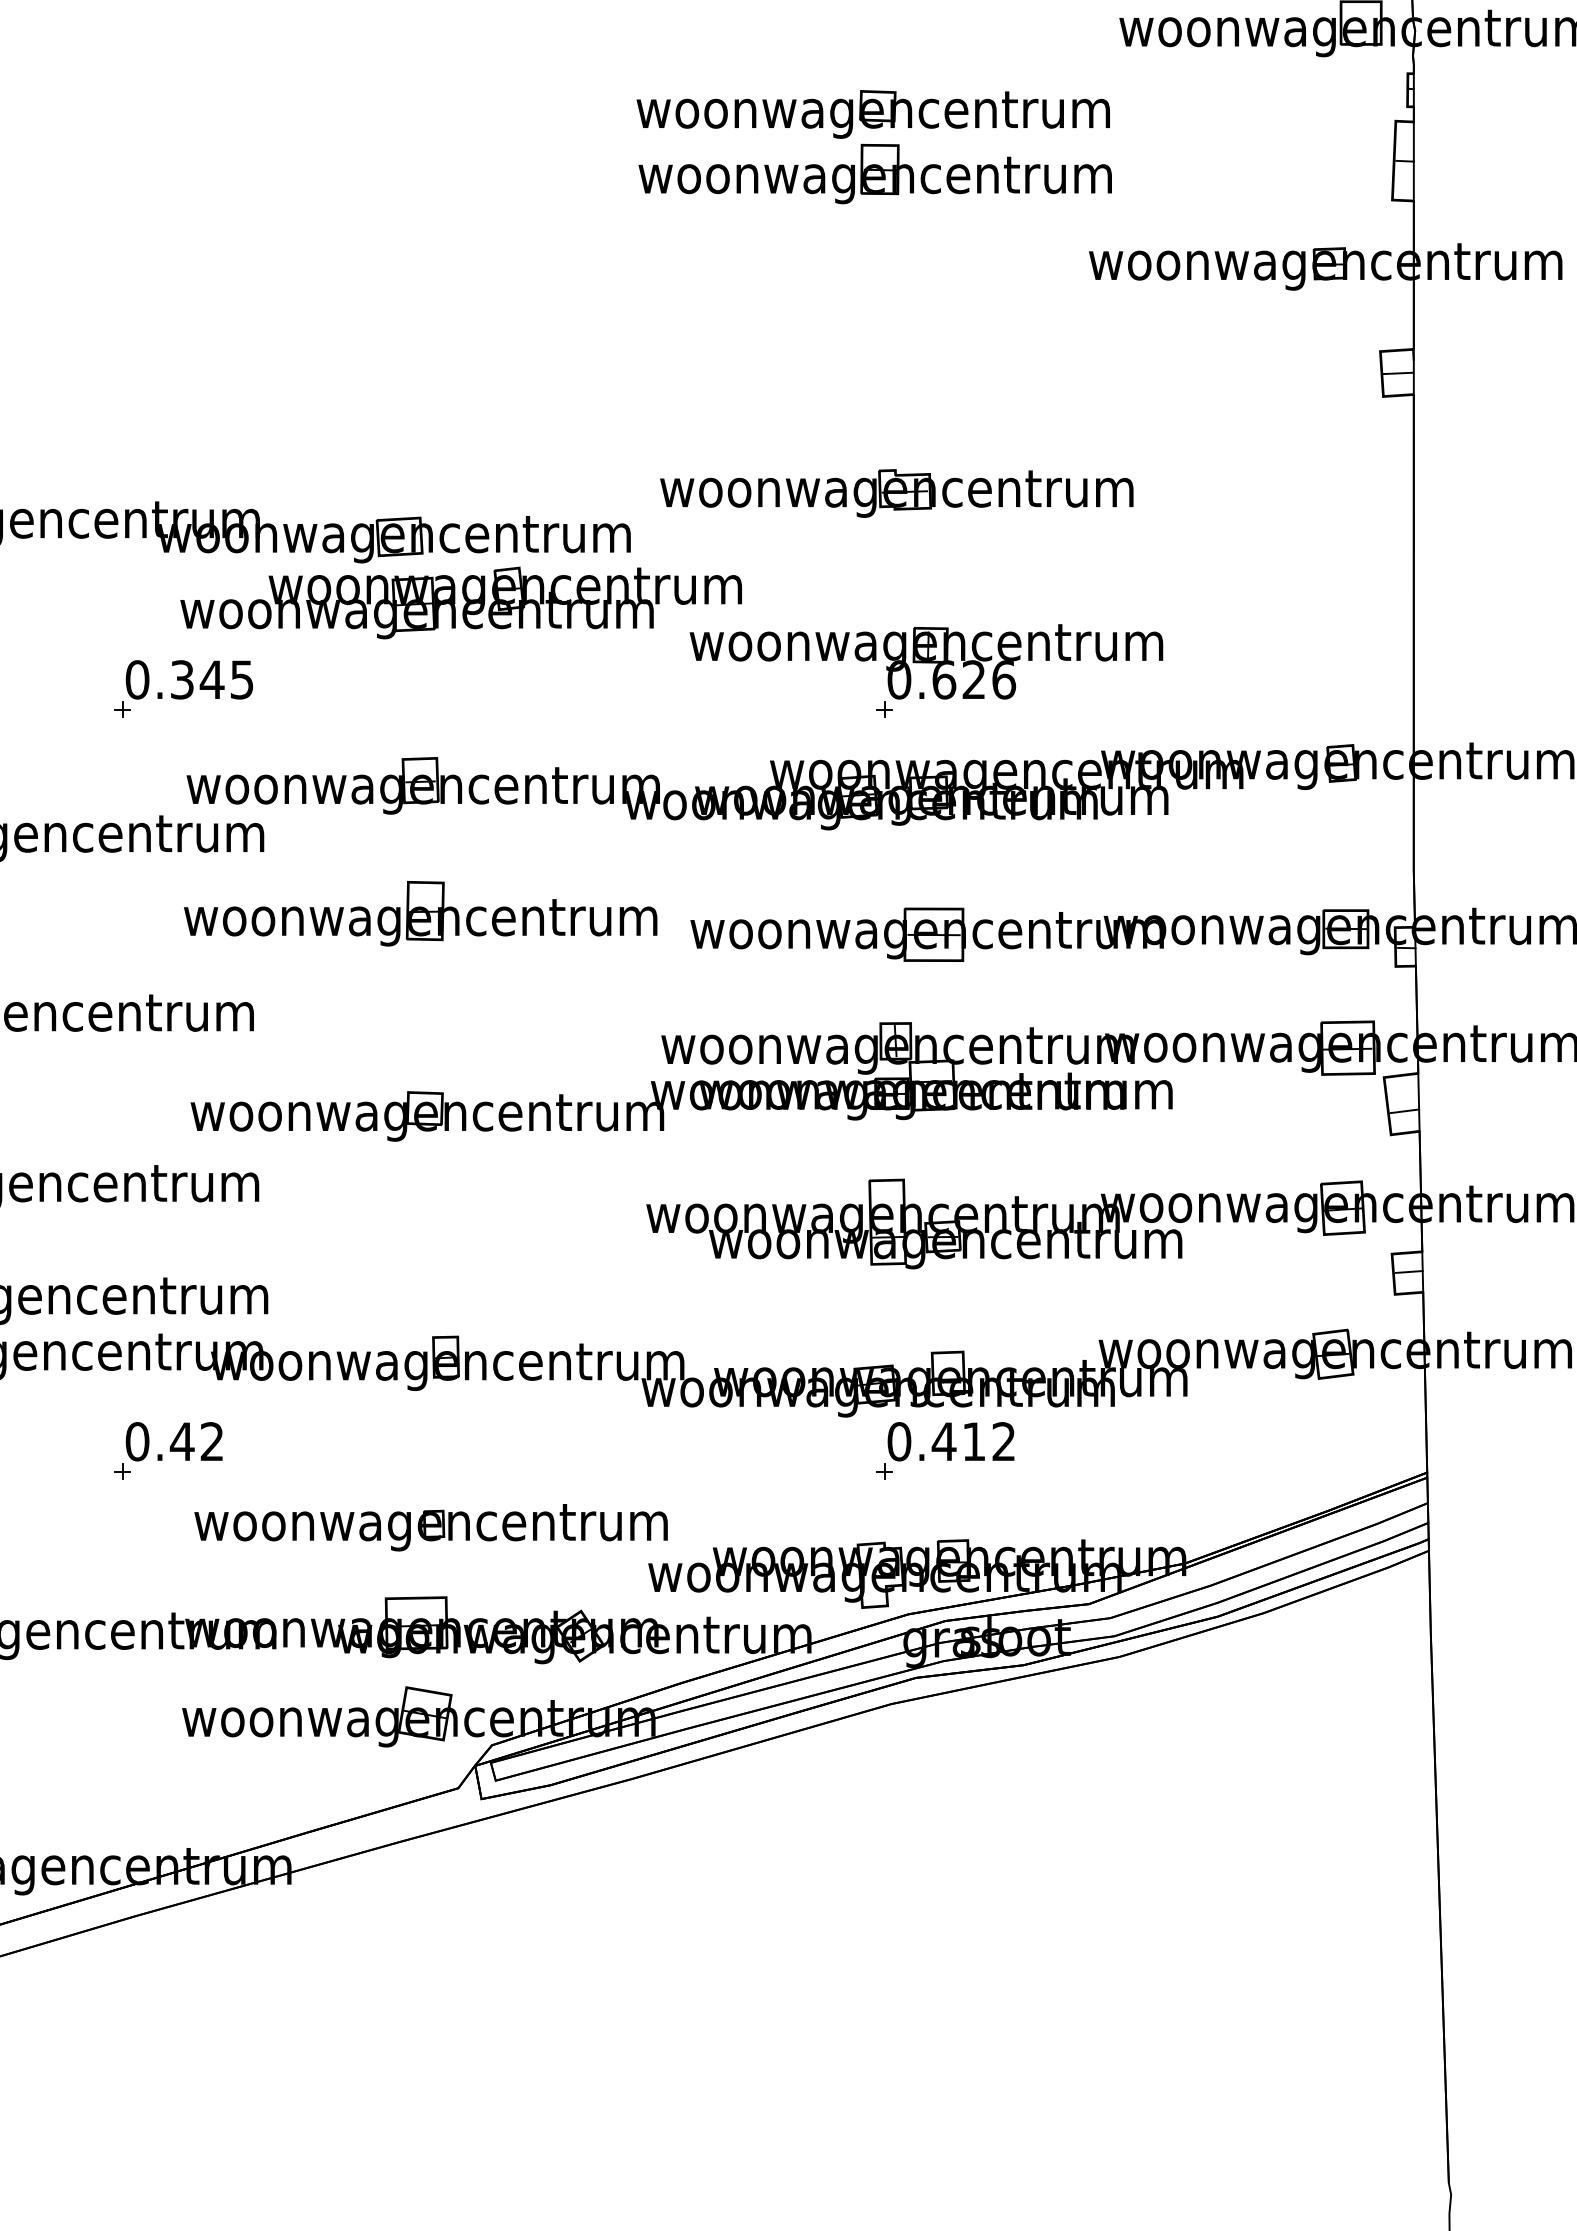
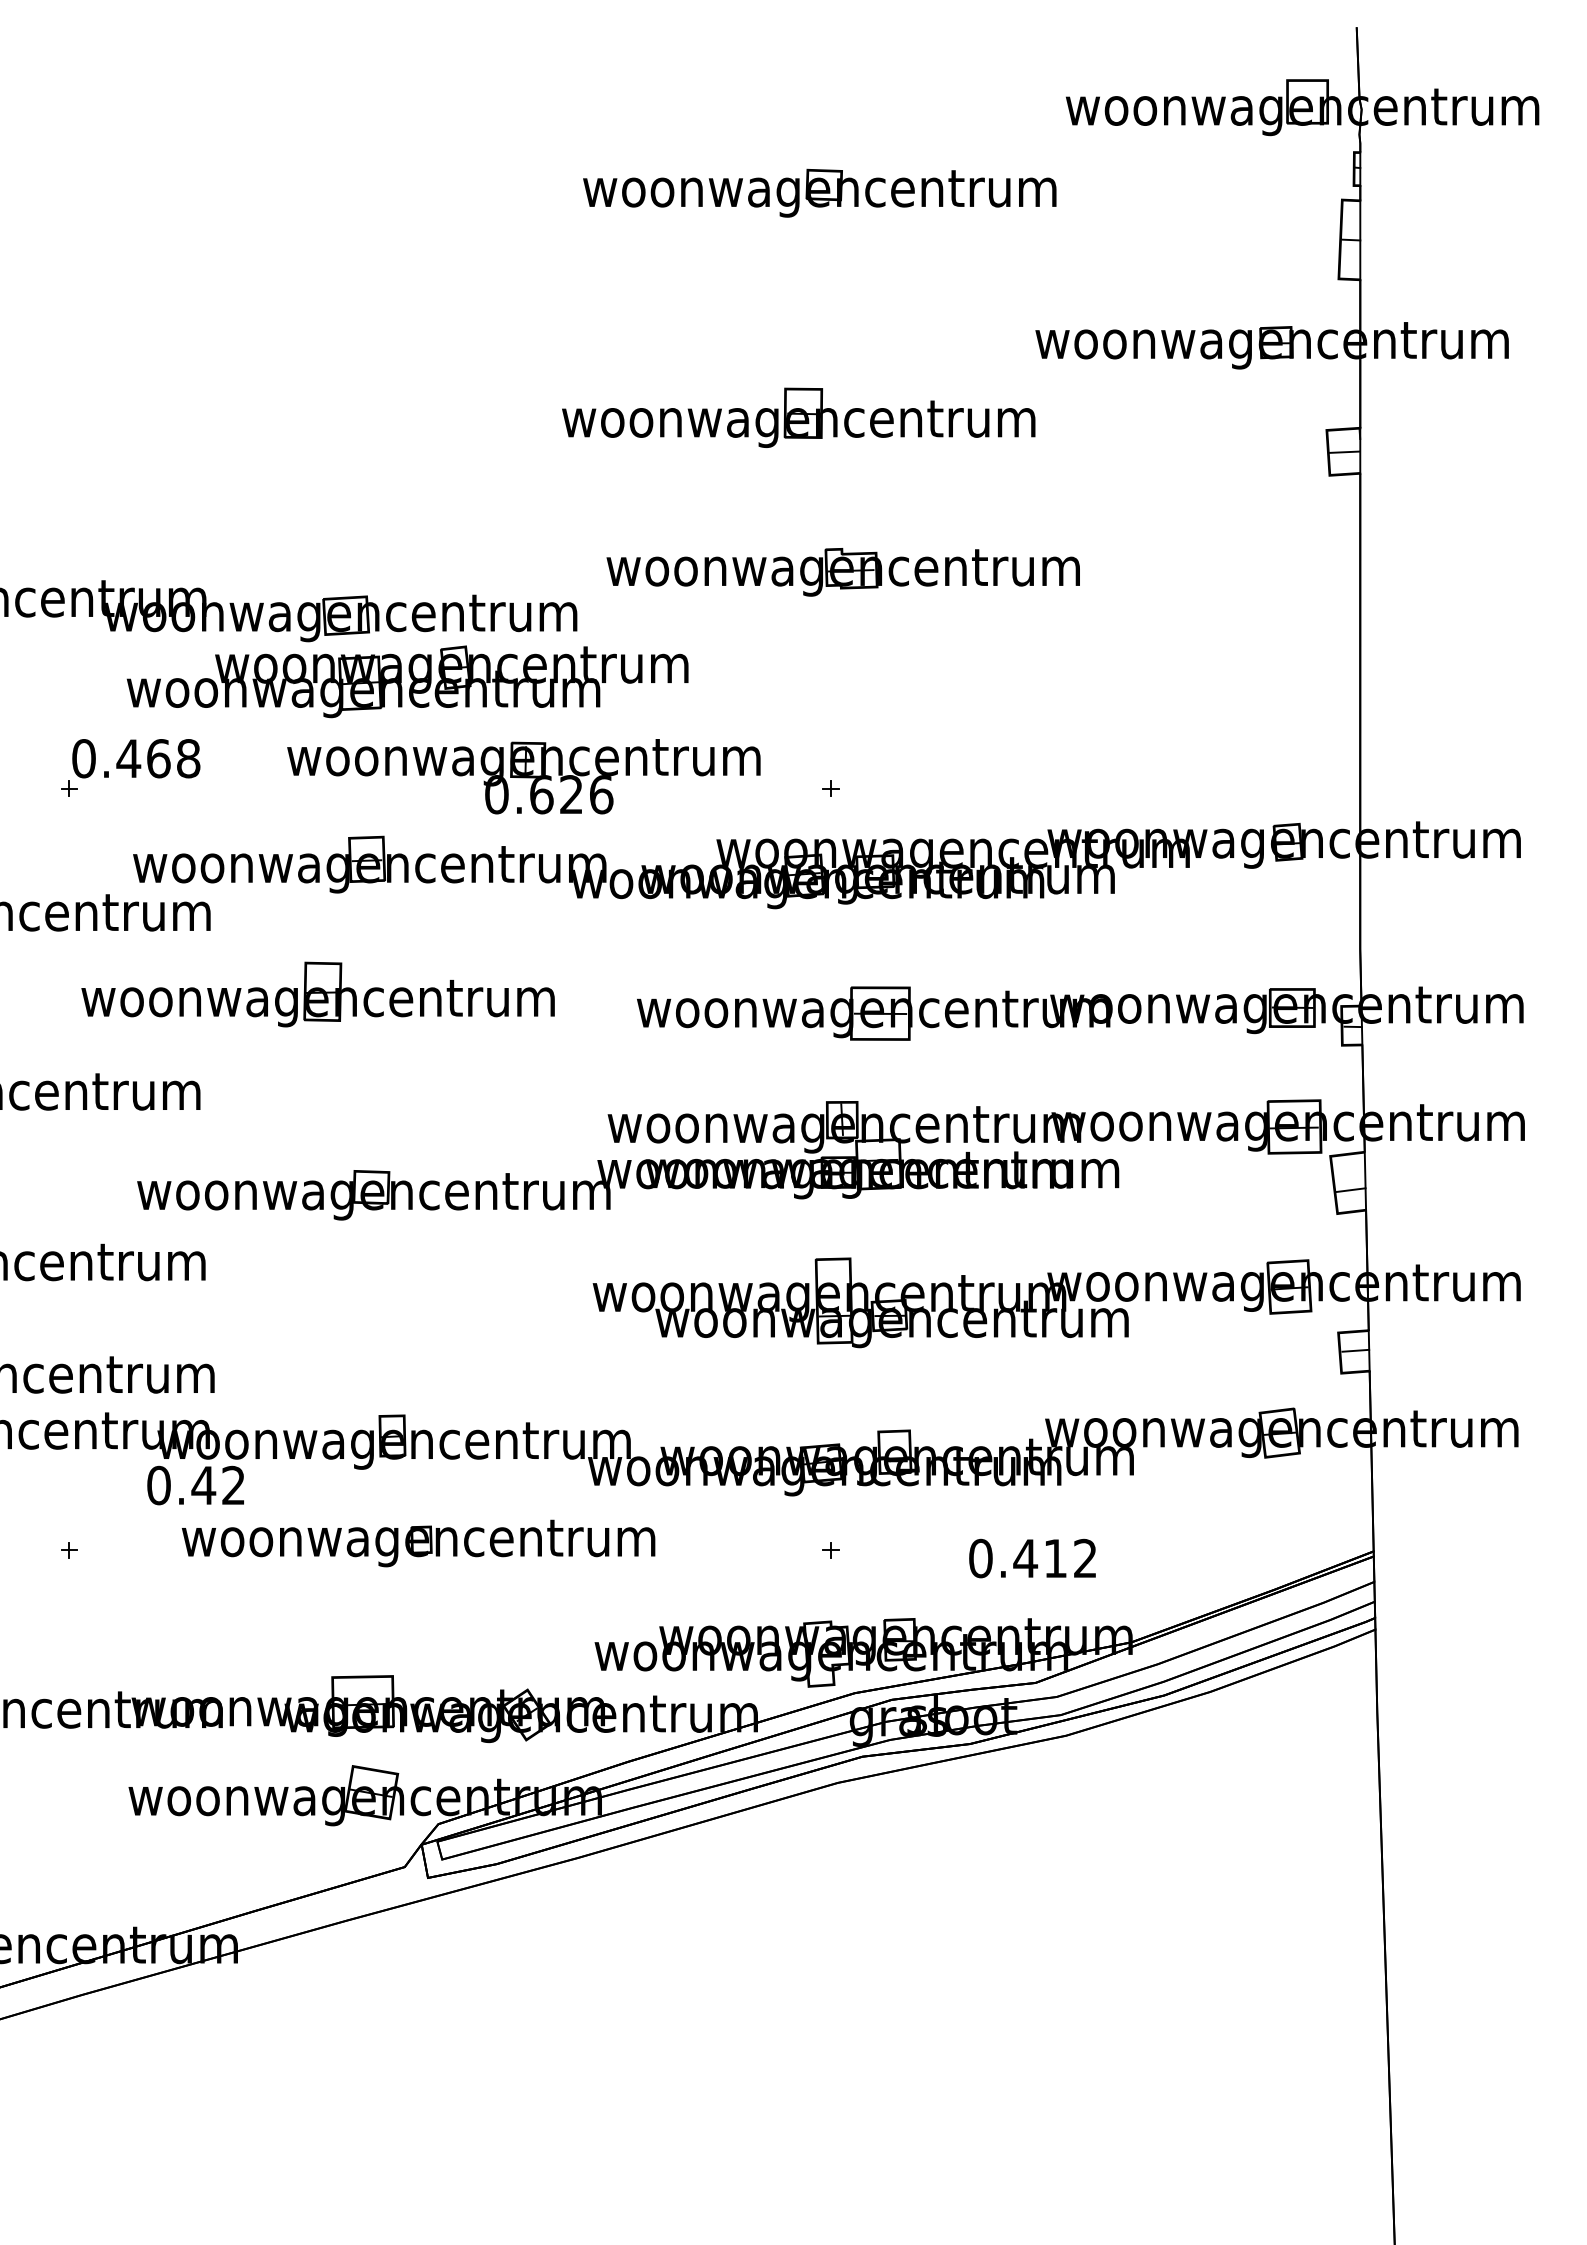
part: (875, 173) -> (798, 417), moved
part: (926, 661) -> (523, 776), moved
text: (212, 679) -> (158, 758), 0.345 -> 0.468
part: (420, 913) -> (317, 994), moved
text: (174, 1441) -> (195, 1485), moved
text: (951, 1441) -> (1032, 1558), moved
part: (431, 1527) -> (418, 1543), moved

